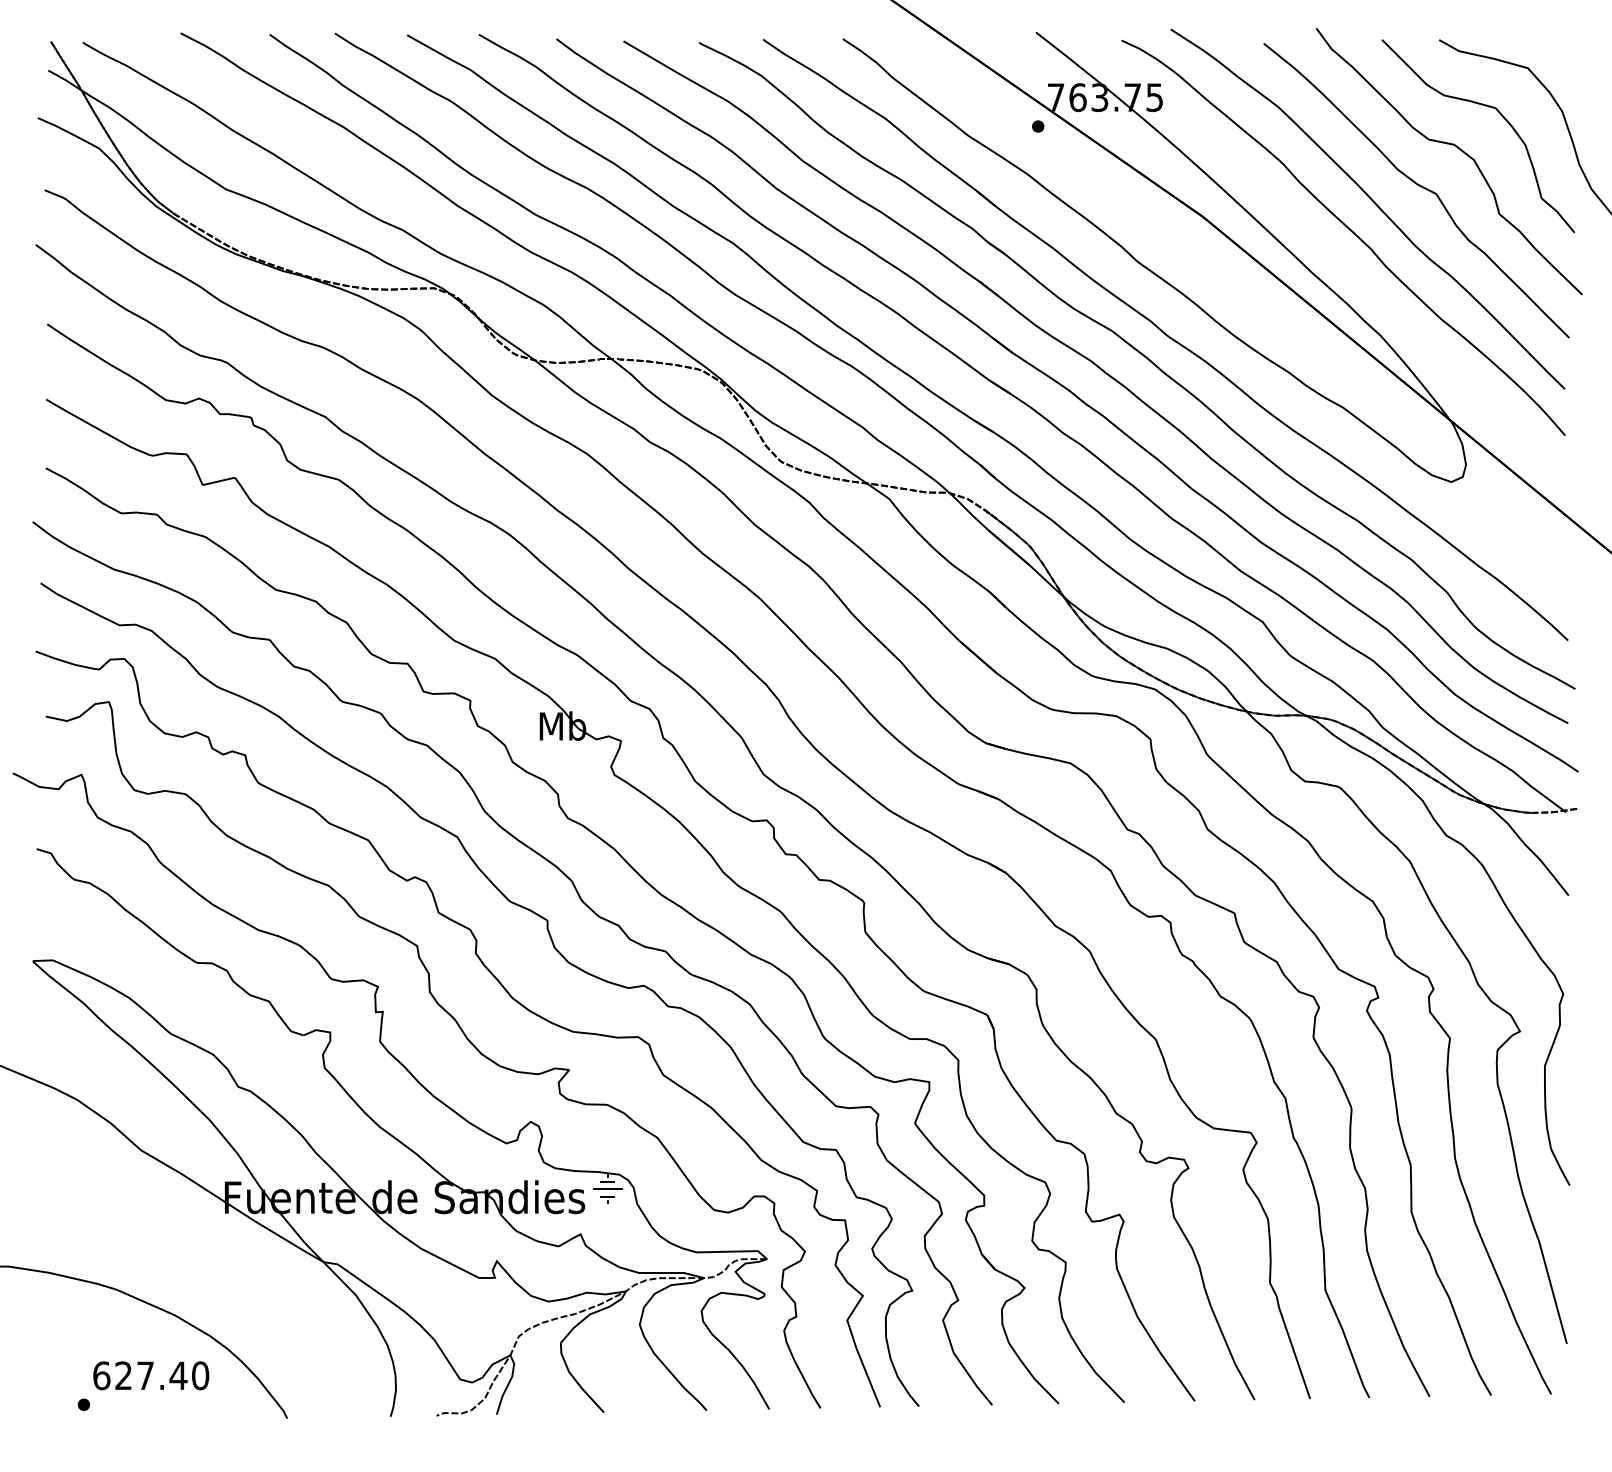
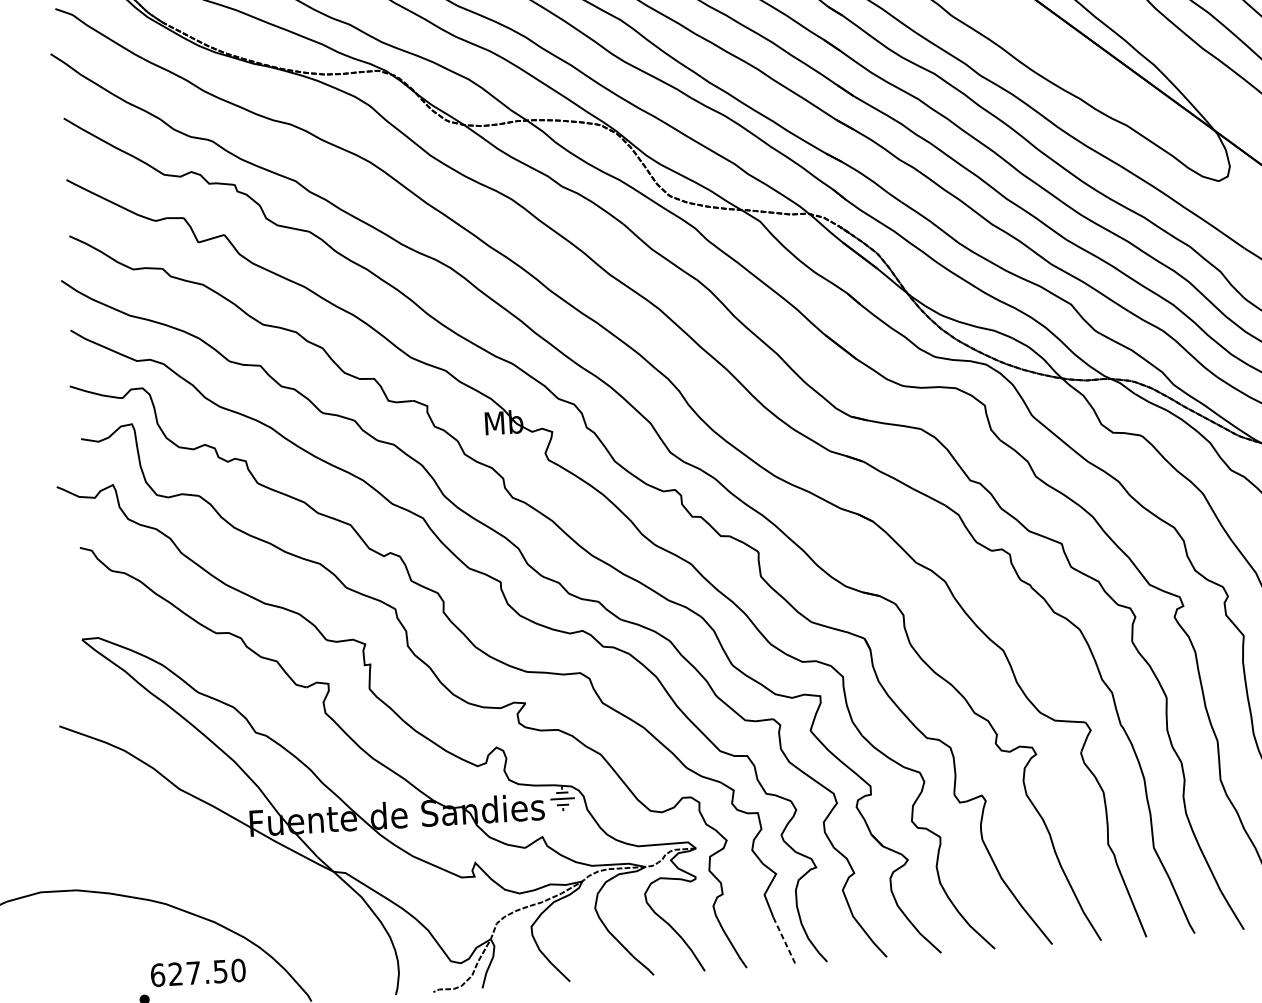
text: (178, 1375) -> (220, 971), 627.40 -> 627.50
line: (868, 1378) -> (784, 941), solid -> dashed

